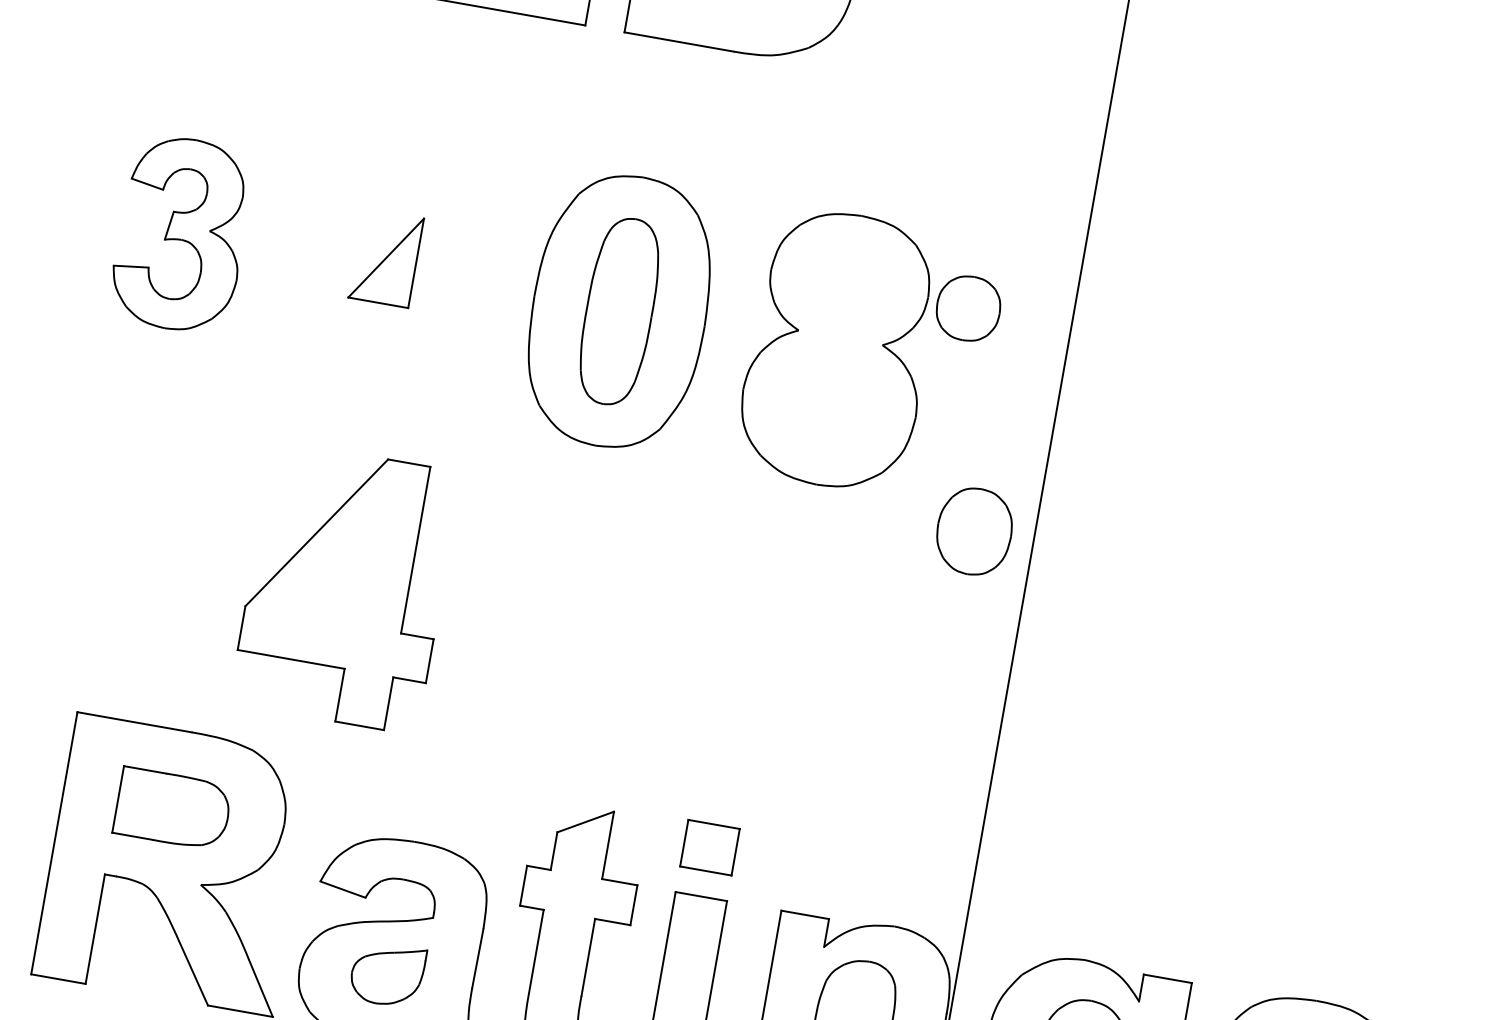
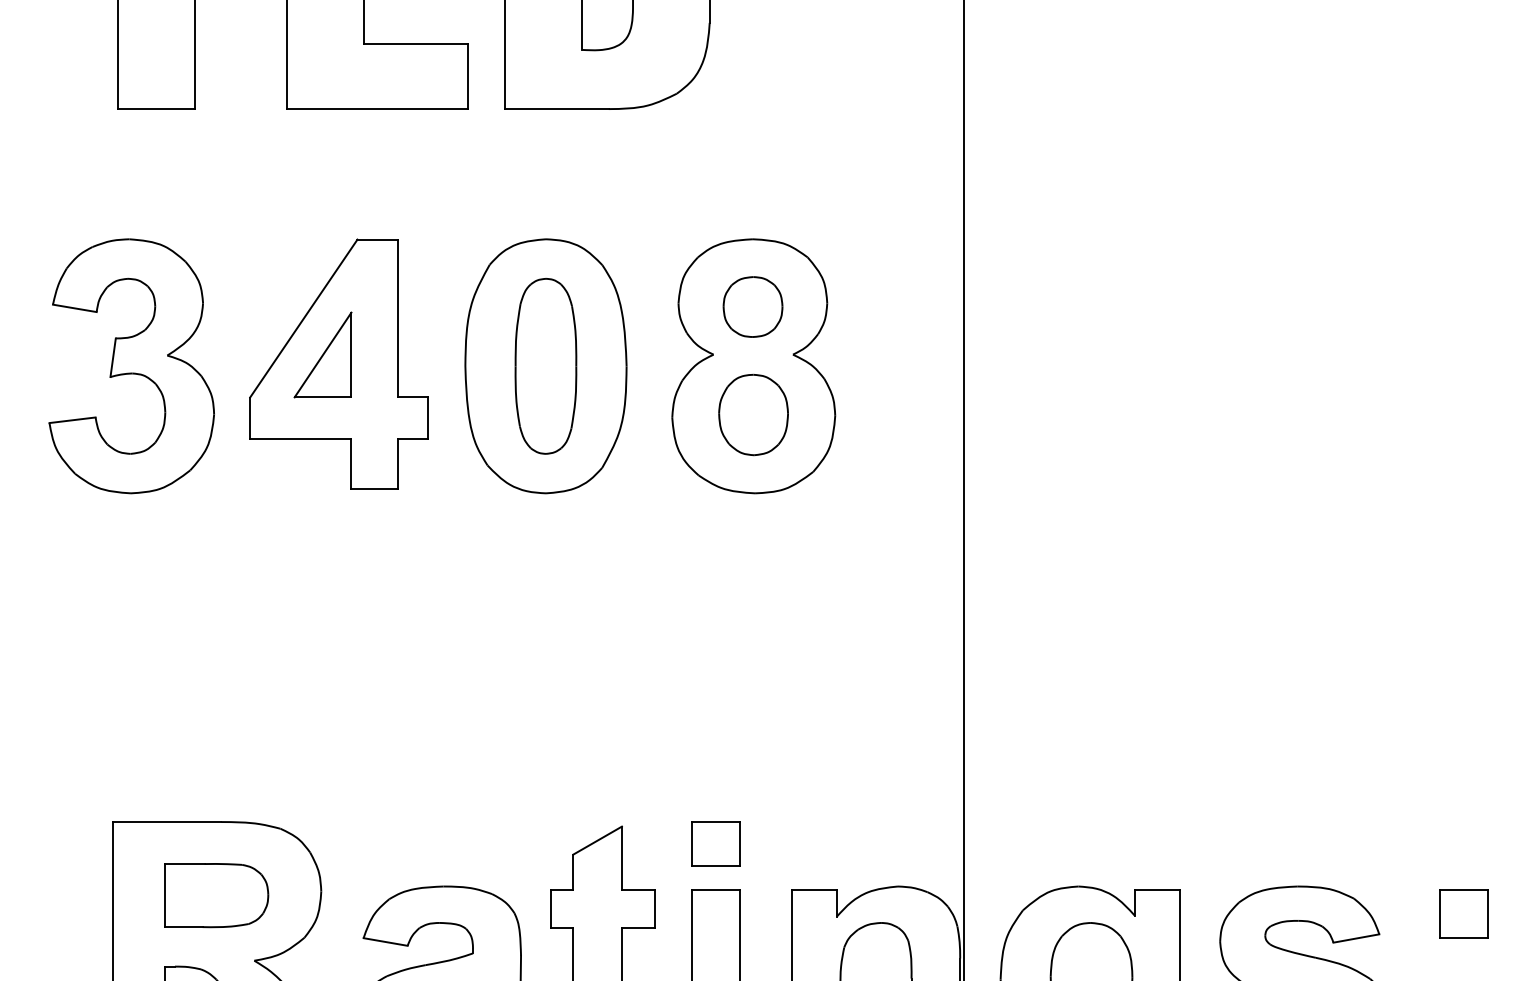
part: (181, 234) -> (131, 366), size x1.43
part: (968, 307) -> (752, 306), moved
part: (974, 531) -> (753, 414), moved
part: (345, 586) -> (338, 363), moved

